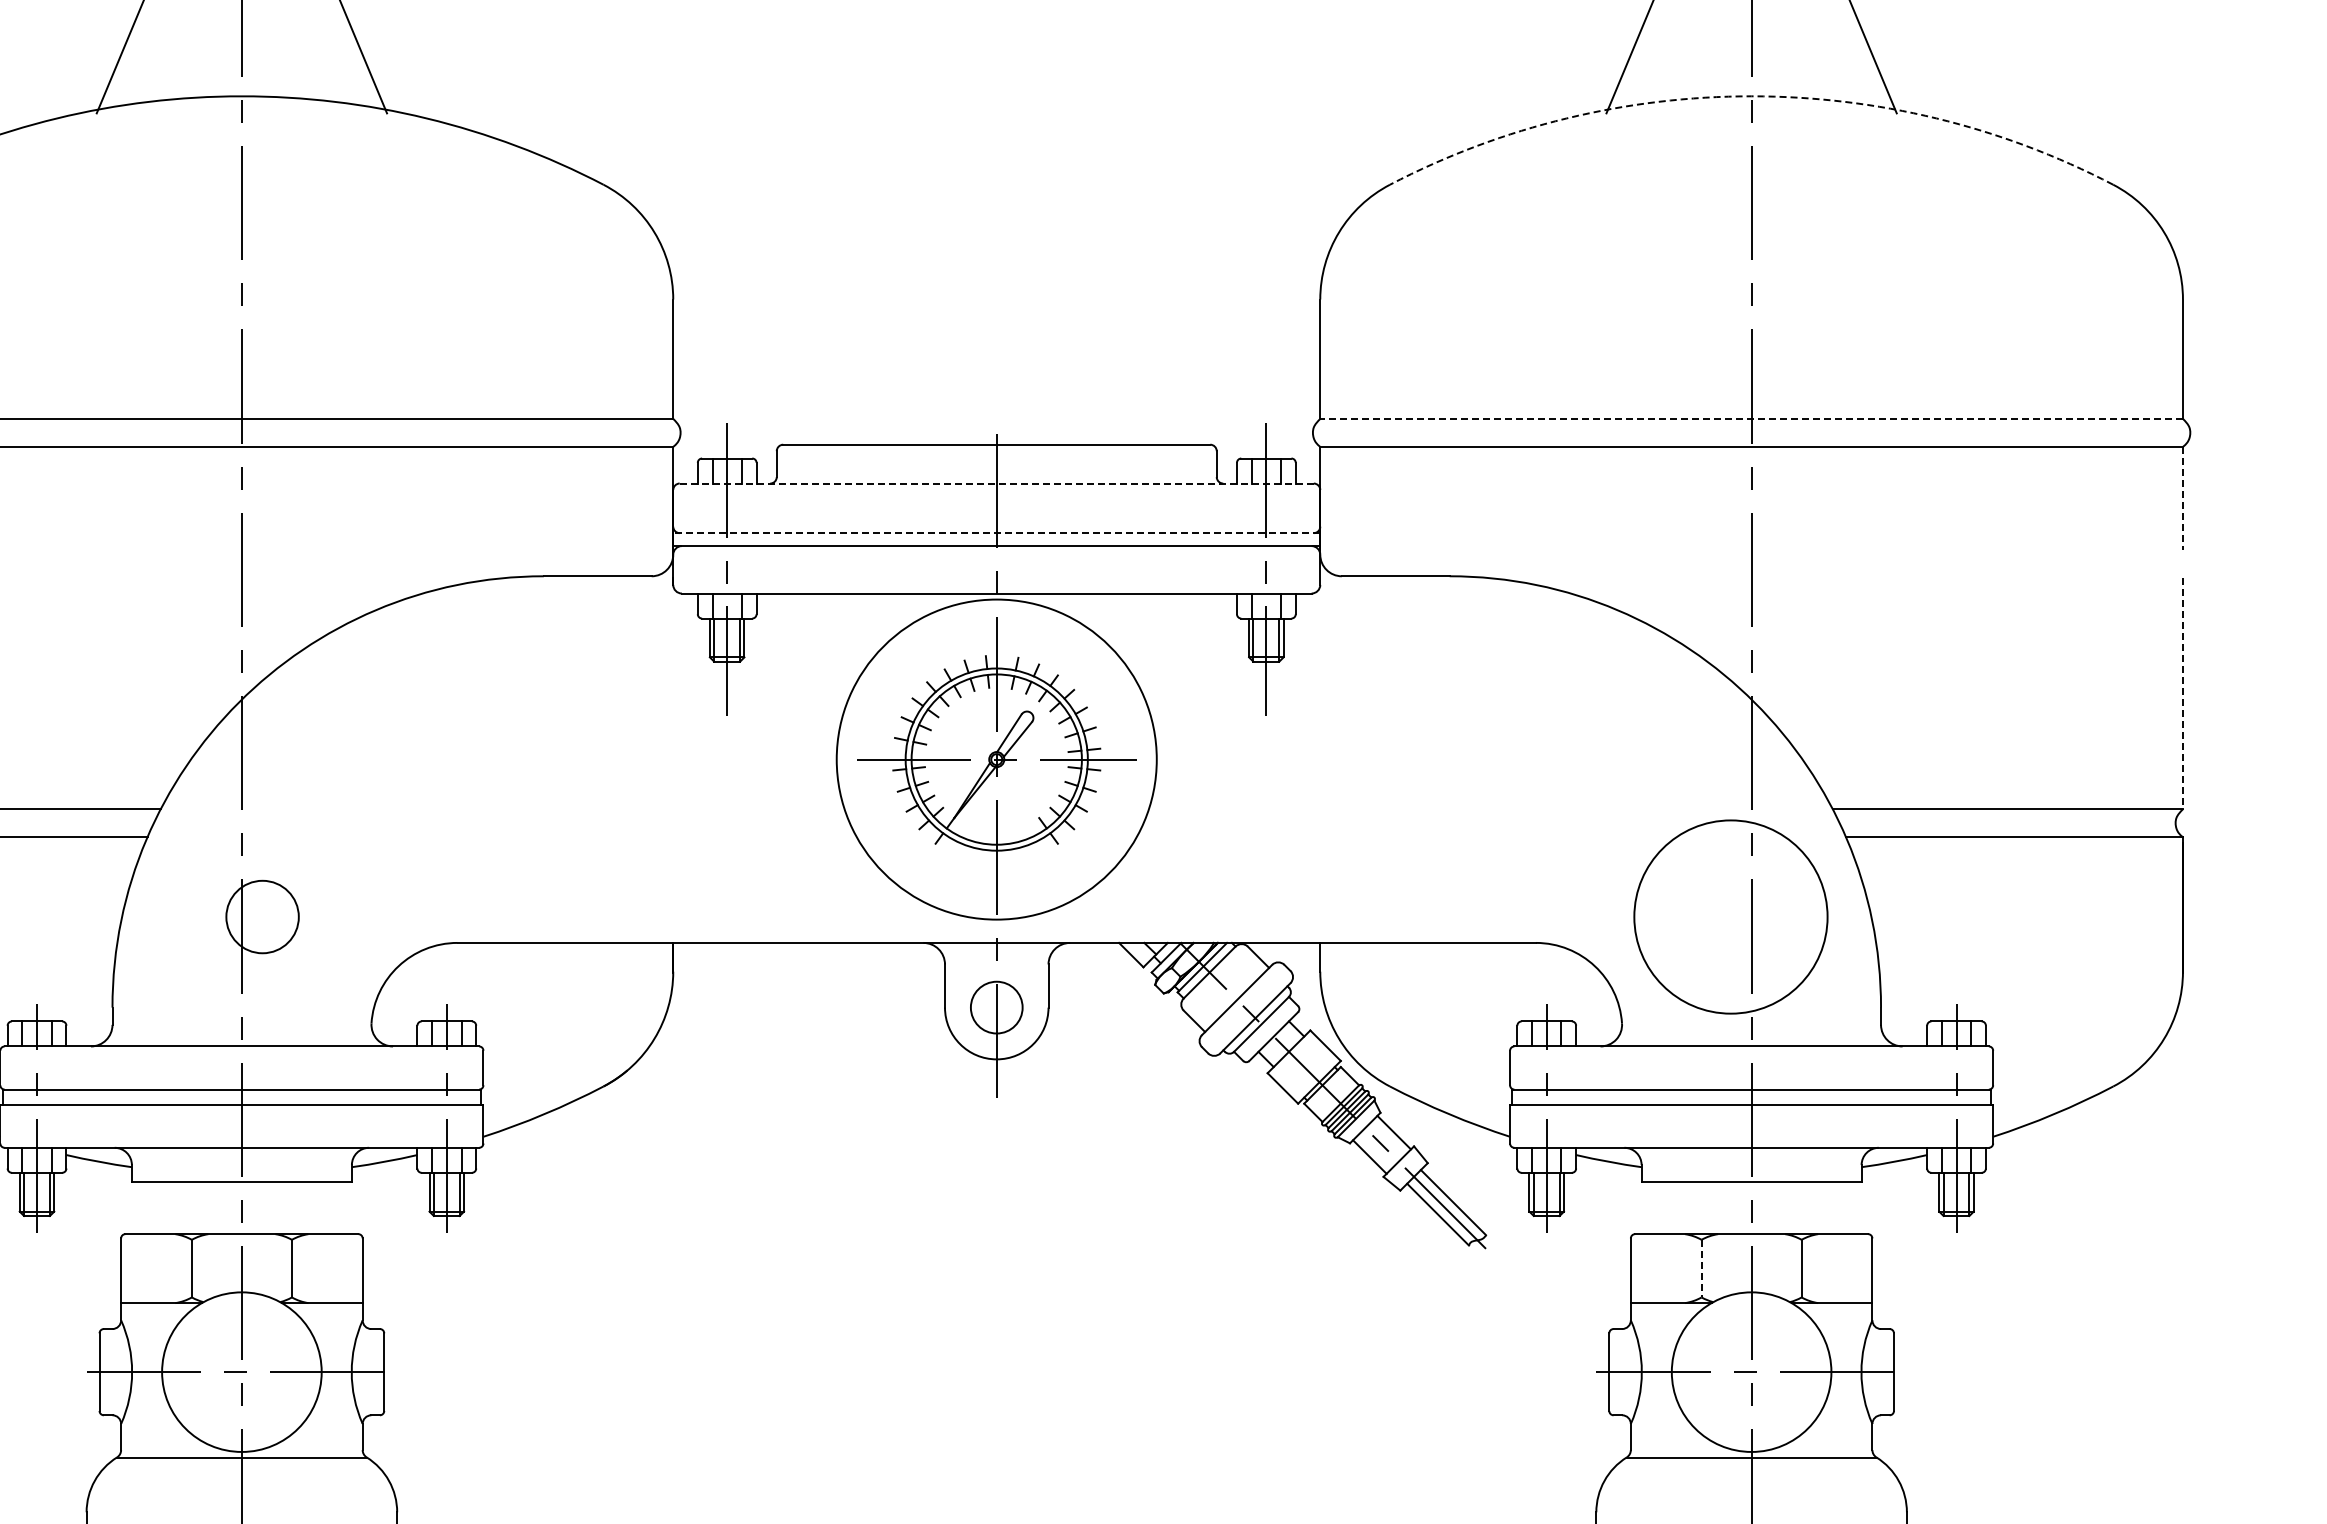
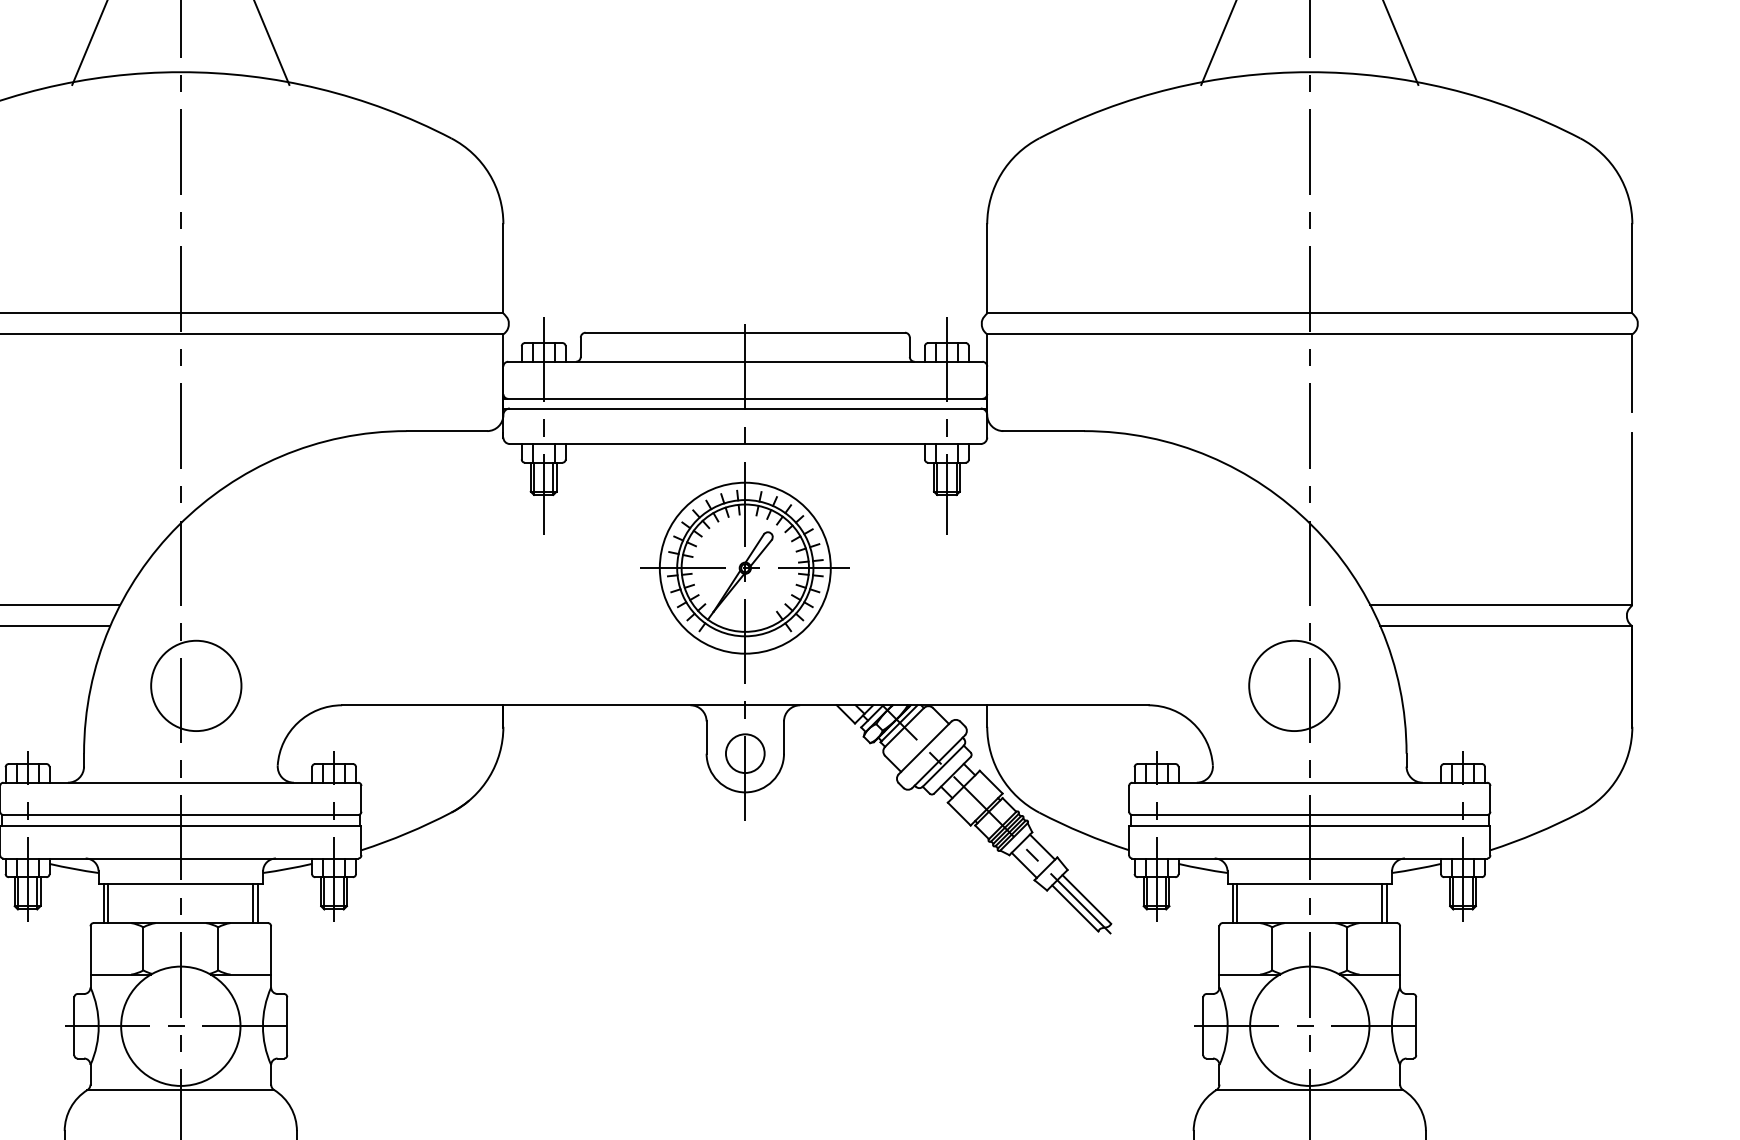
arc: (1751, 96) -> (1309, 72), dashed -> solid
line: (1751, 418) -> (1309, 313), dashed -> solid
line: (996, 483) -> (745, 361), dashed -> solid
line: (2182, 498) -> (1632, 372), dashed -> solid
line: (996, 533) -> (745, 399), dashed -> solid
line: (2182, 694) -> (1632, 519), dashed -> solid
circle: (996, 759) -> (745, 568), size x0.71
circle: (262, 916) -> (196, 685), size x1.67
circle: (1730, 916) -> (1294, 685), size x0.62
line: (138, 1208) -> (103, 903), added
line: (144, 1208) -> (107, 903), added
line: (338, 1208) -> (253, 903), added
line: (345, 1208) -> (258, 903), added
line: (1648, 1208) -> (1232, 903), added
line: (1654, 1208) -> (1237, 903), added
line: (1848, 1208) -> (1382, 903), added
line: (1854, 1208) -> (1386, 903), added
line: (1701, 1268) -> (1272, 948), dashed -> solid

